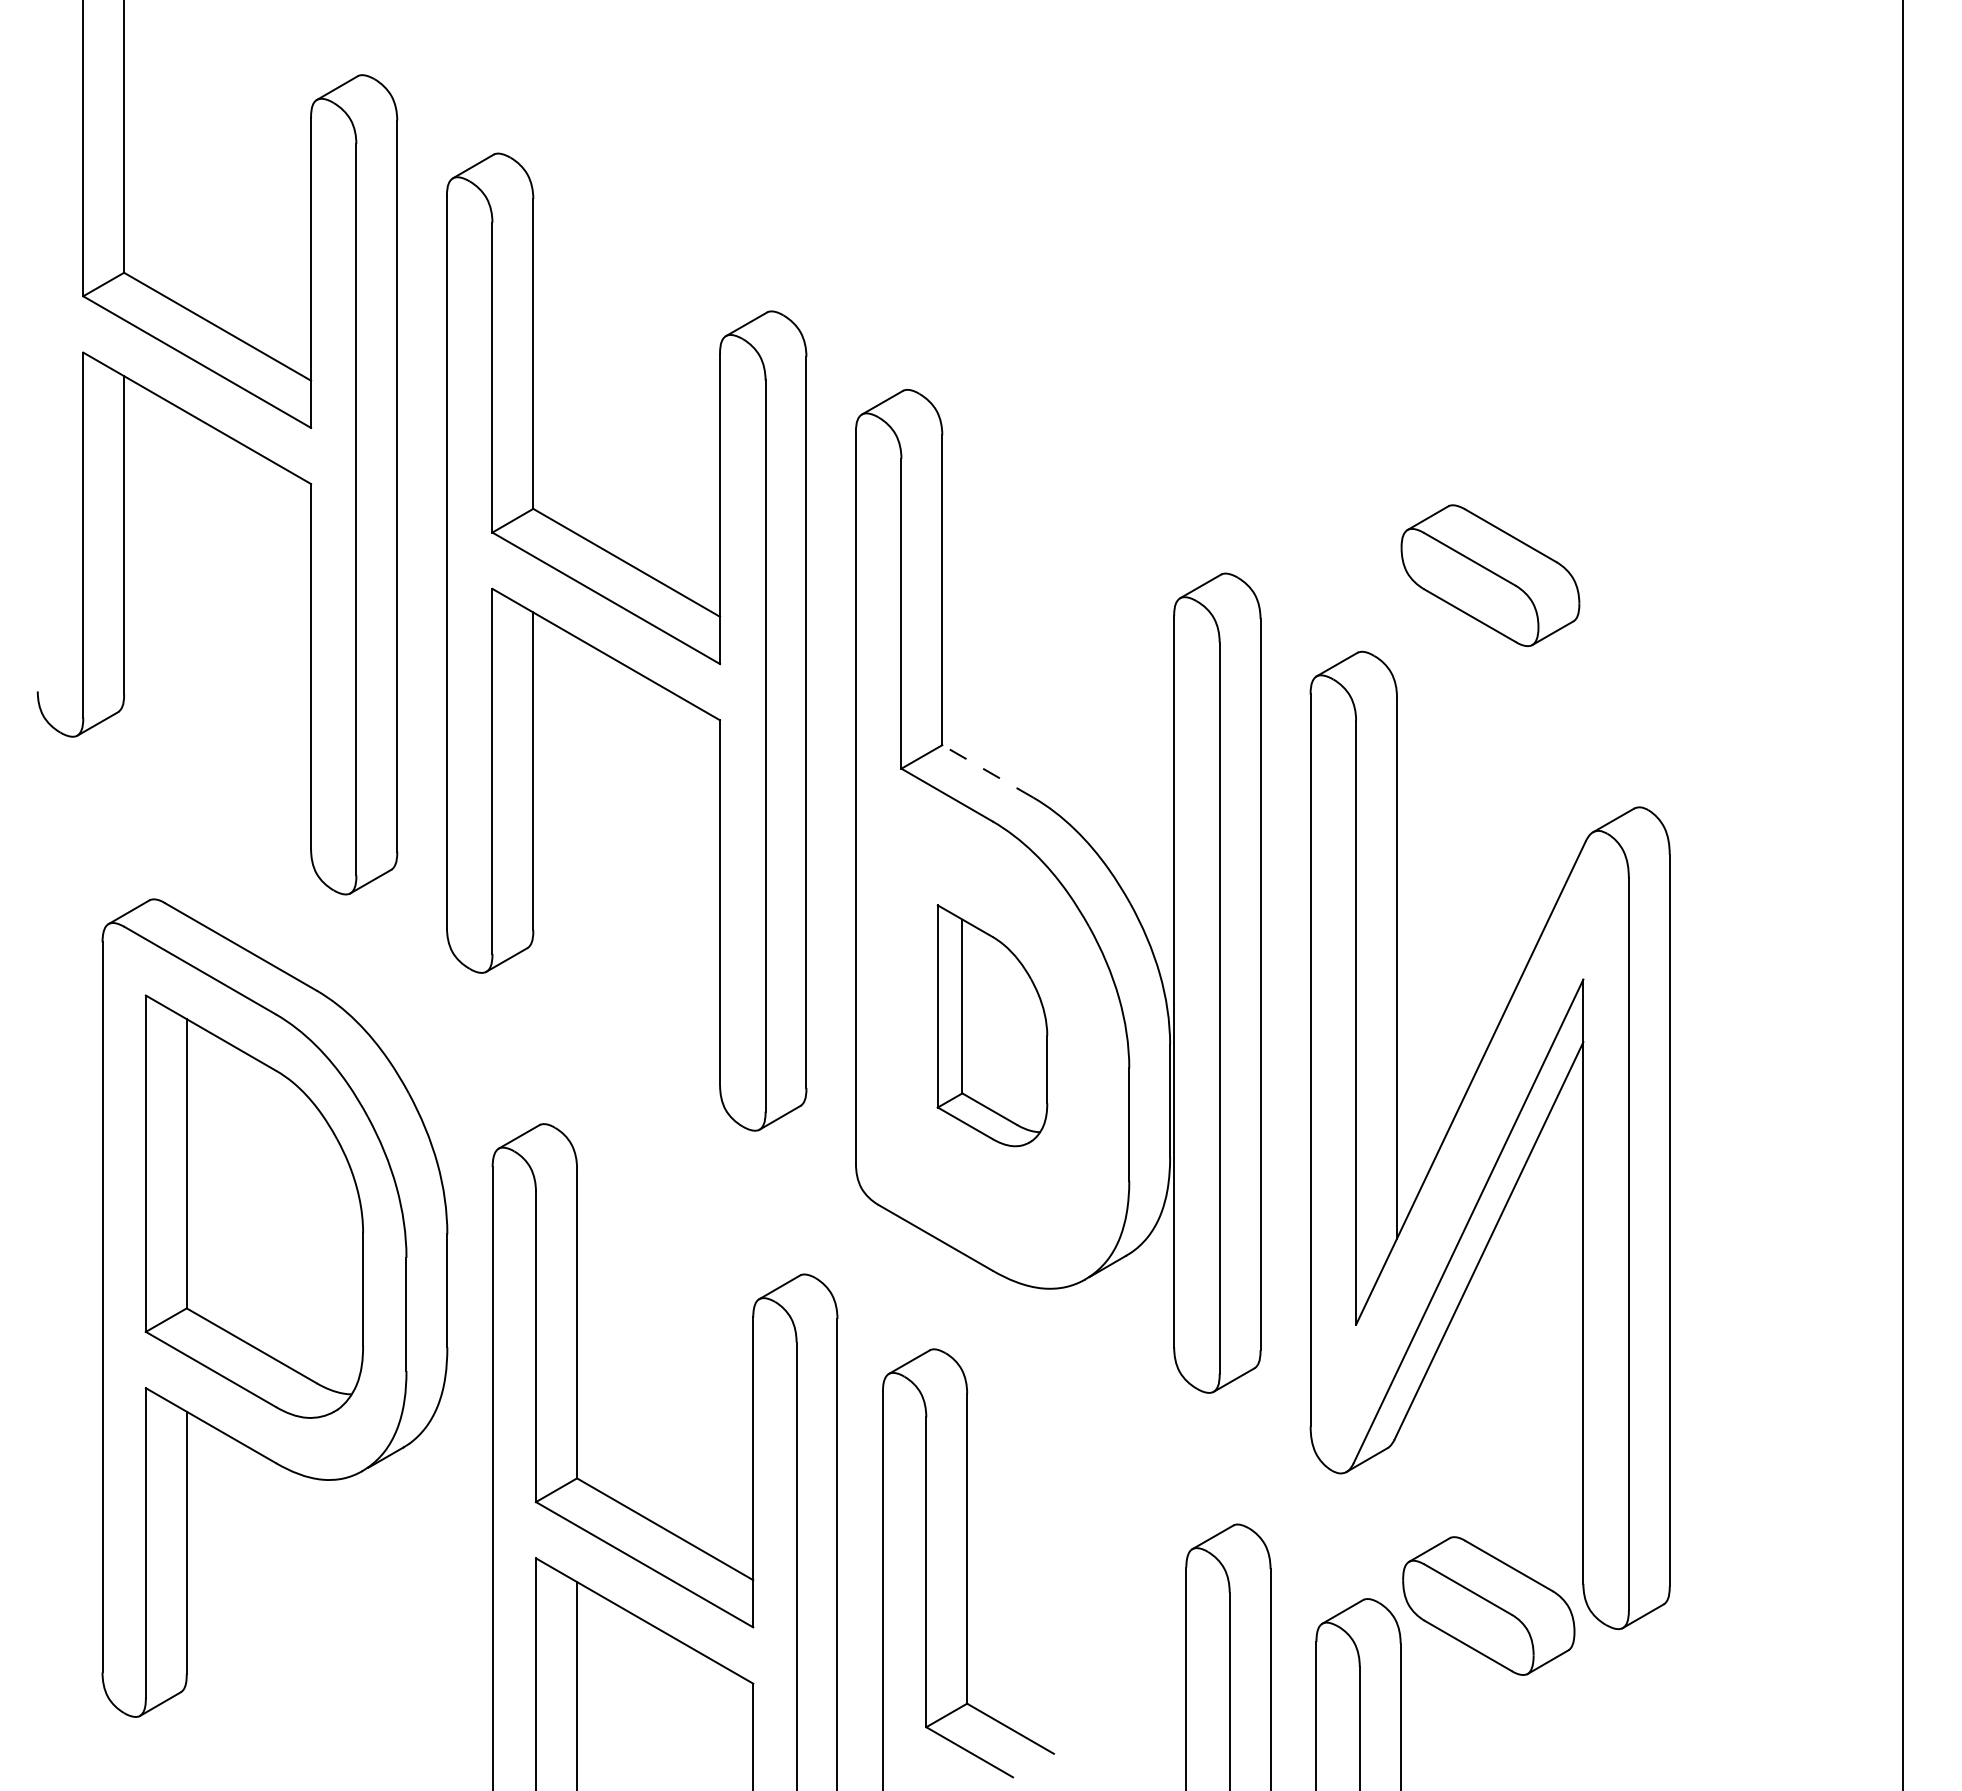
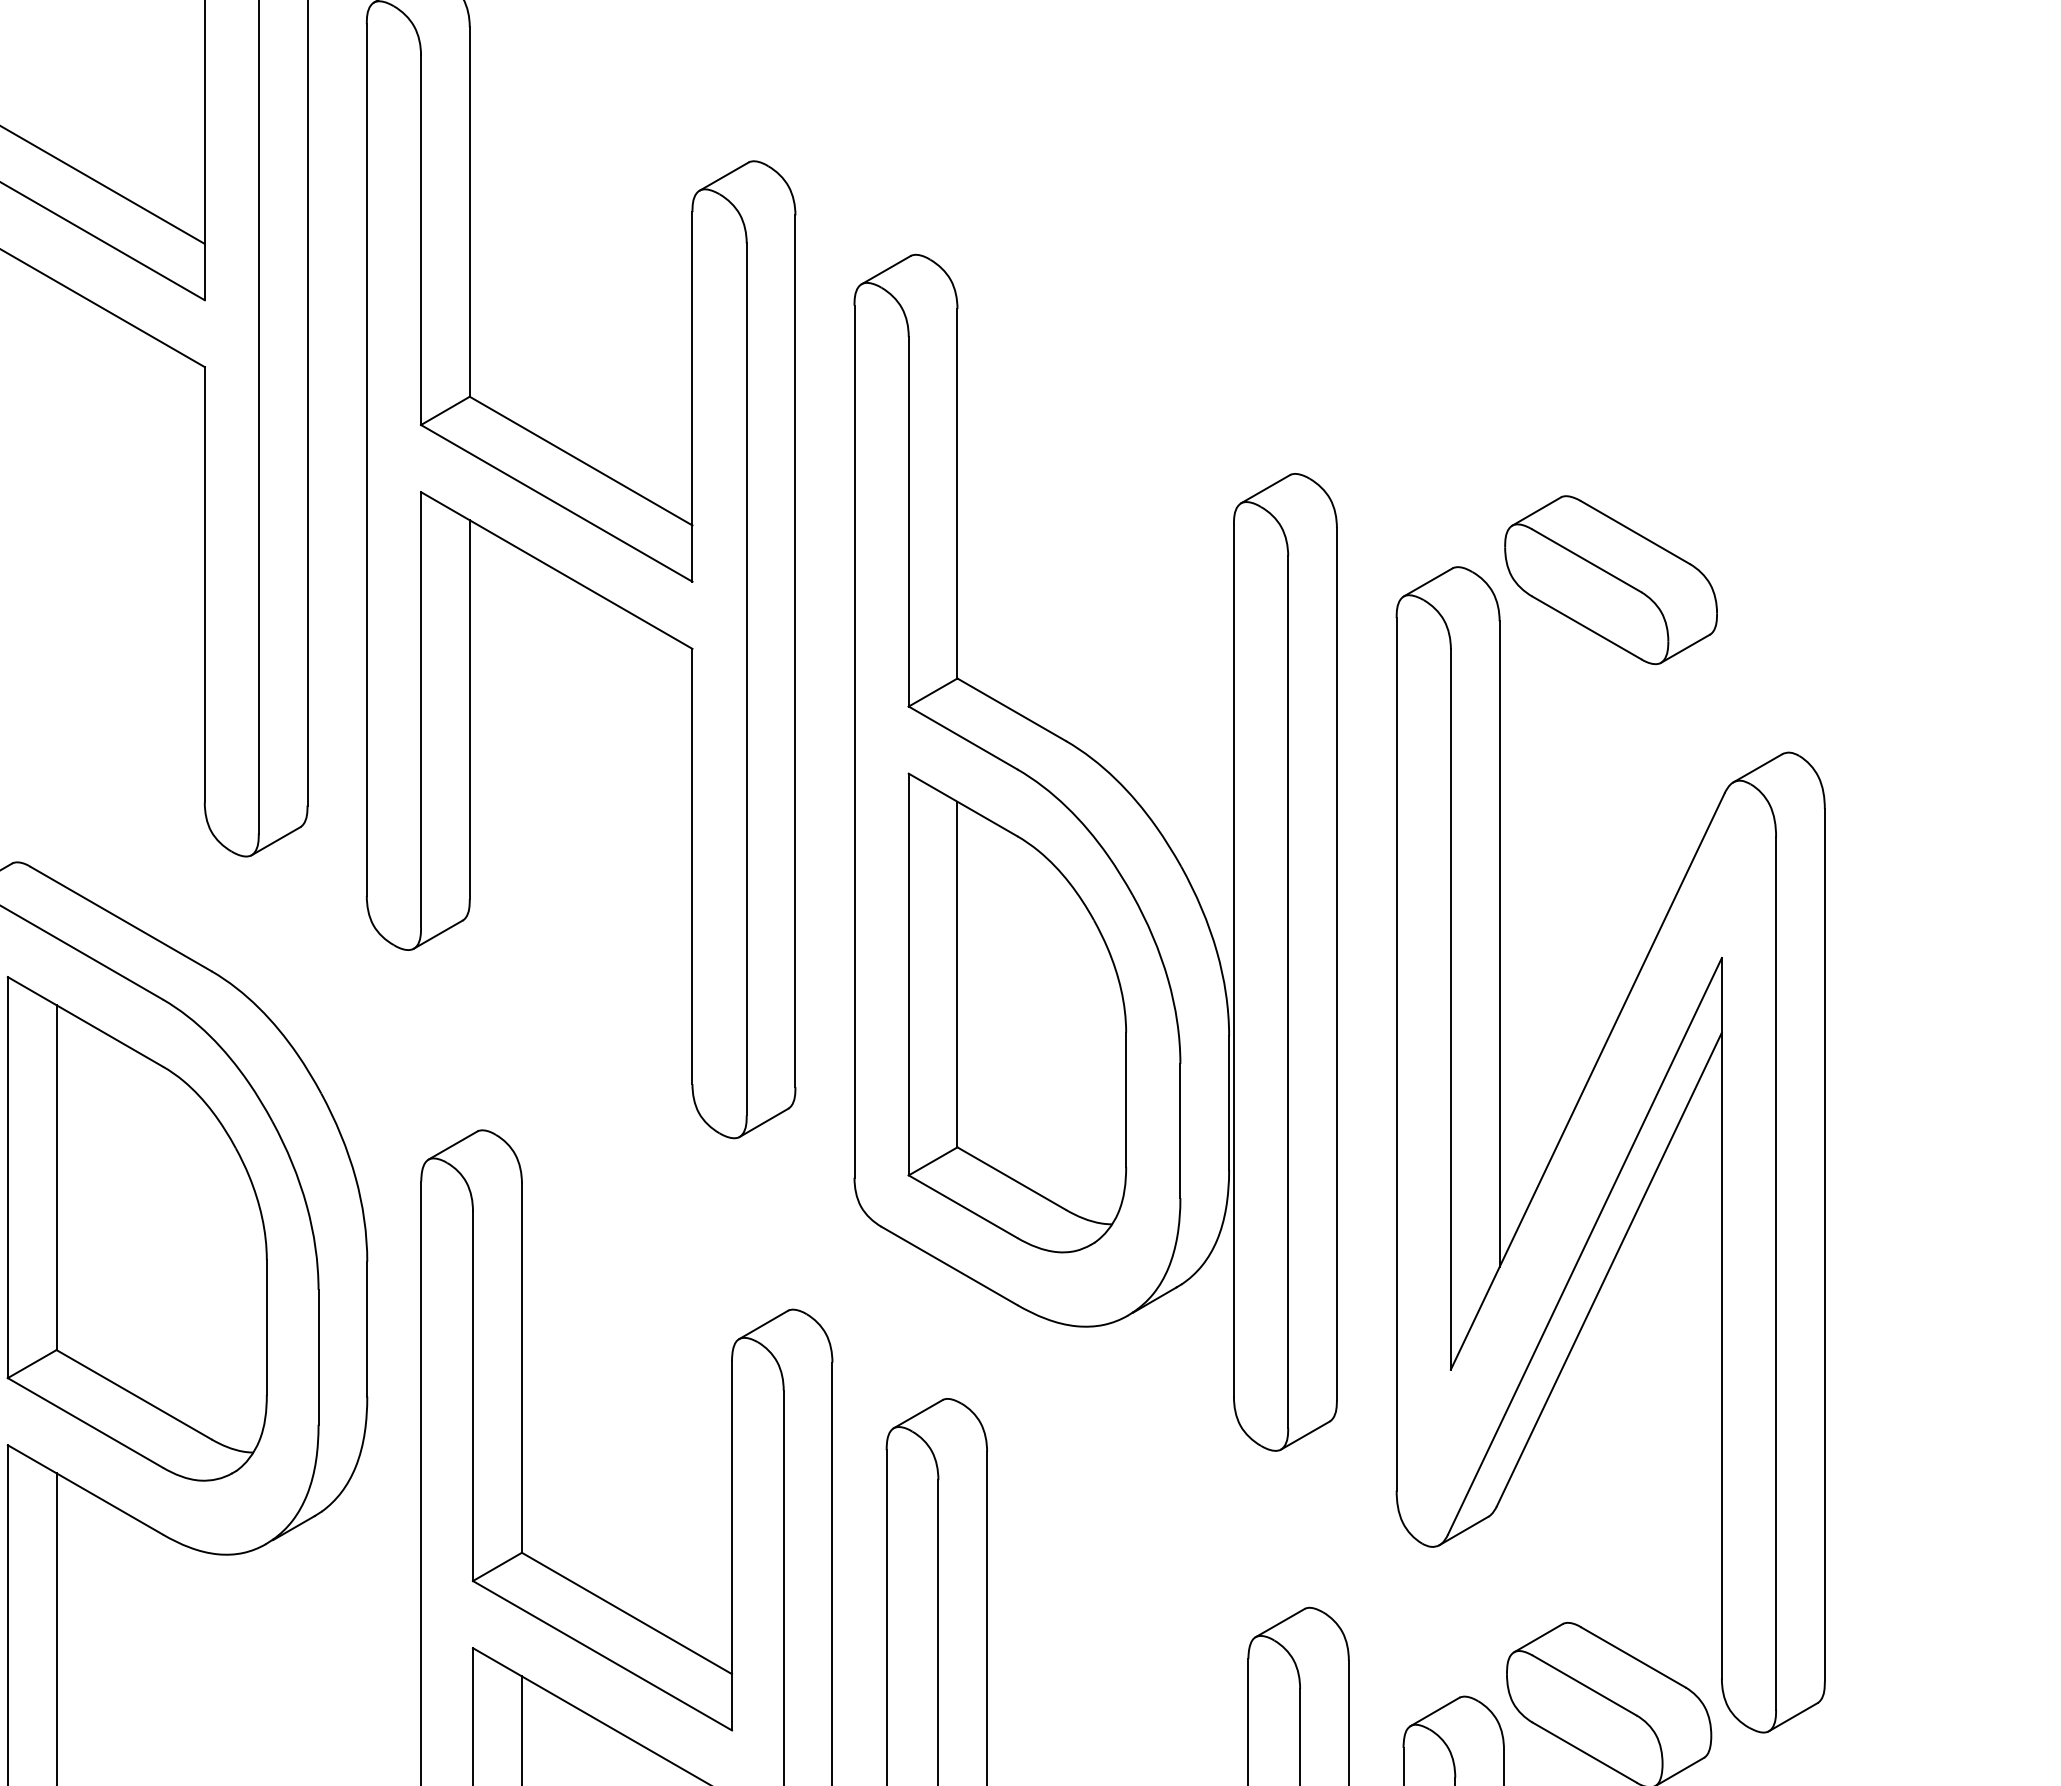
part: (1490, 575) -> (1611, 579), moved
line: (987, 771) -> (1011, 709), dashed -> solid
part: (992, 1025) -> (1017, 1012), size x1.67

